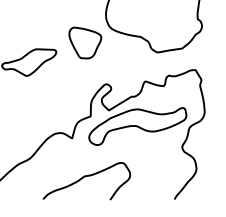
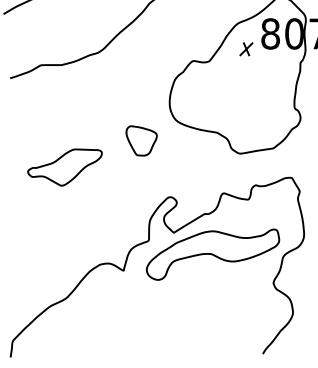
part: (85, 42) -> (141, 140), size x0.7
curve: (86, 177) -> (142, 323), removed

